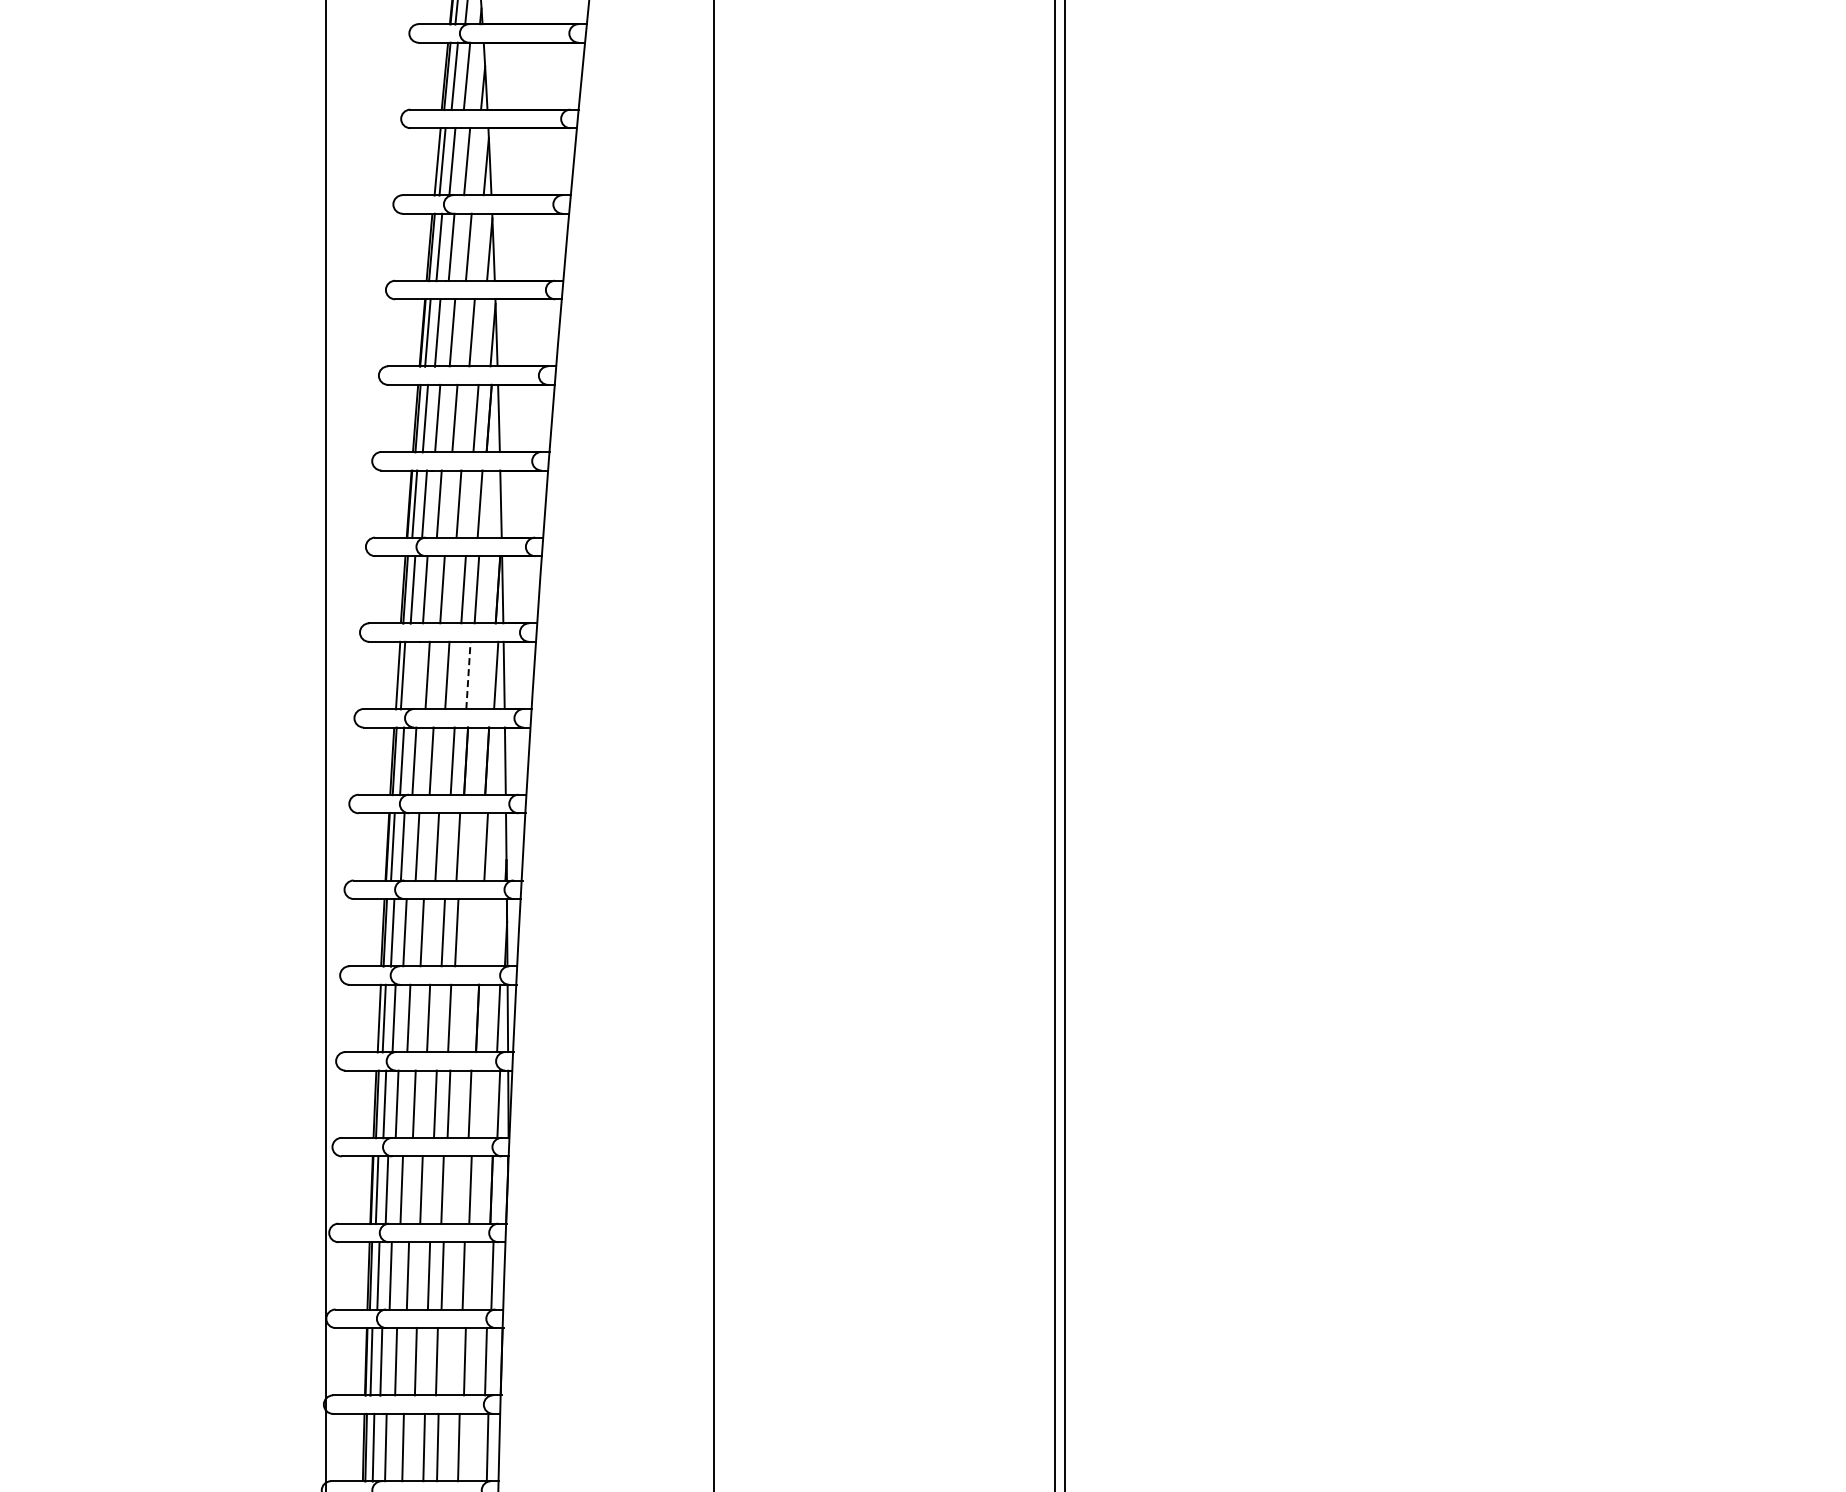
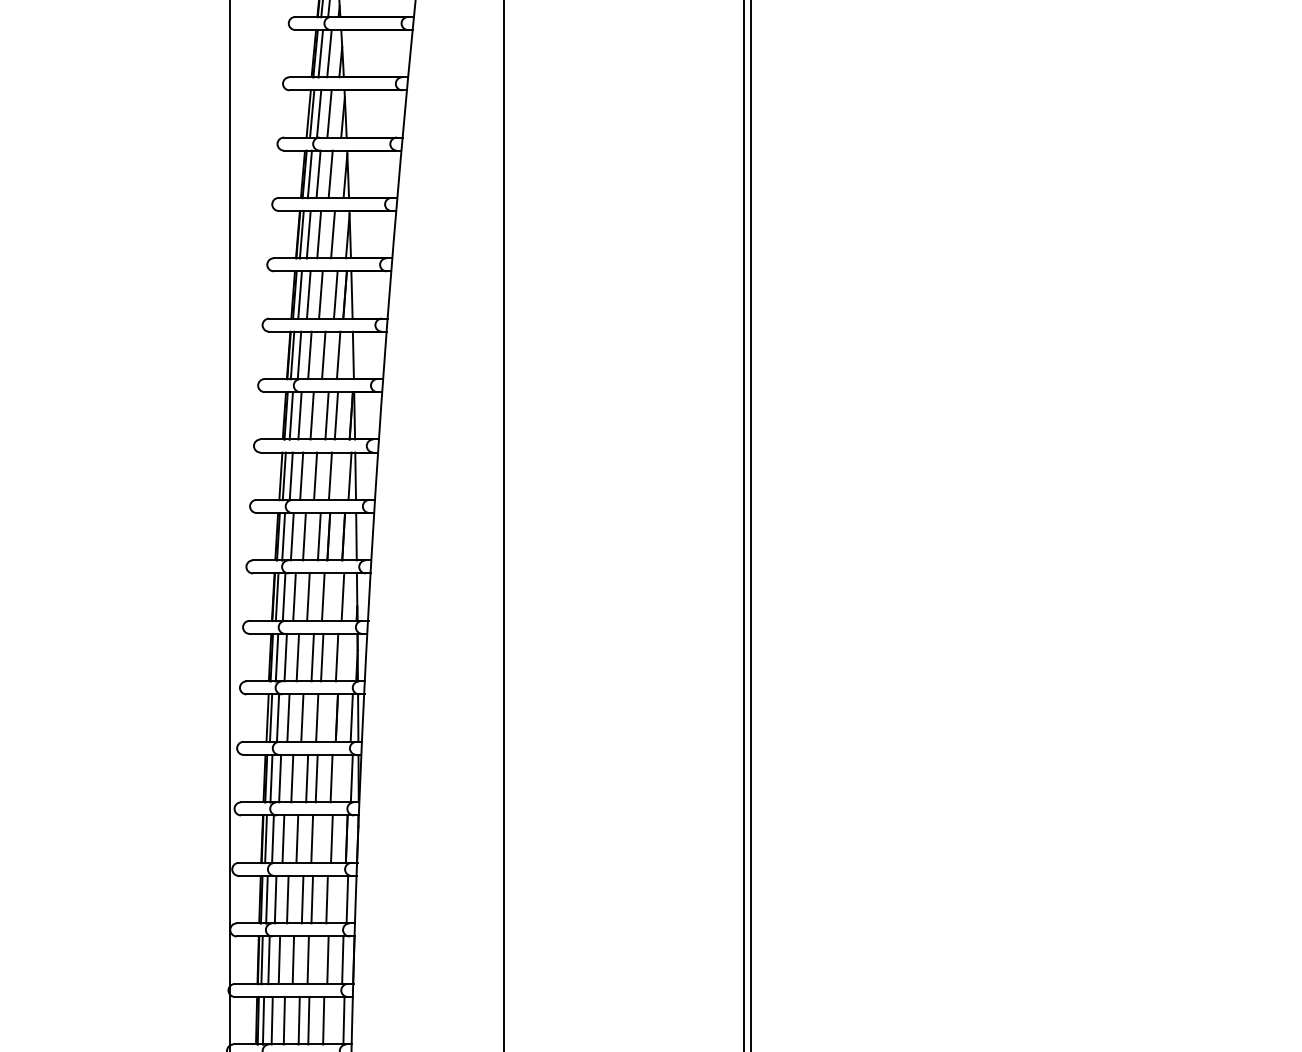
line: (412, 675) -> (290, 476), added
line: (468, 675) -> (330, 476), dashed -> solid
line: (477, 932) -> (336, 657), added

